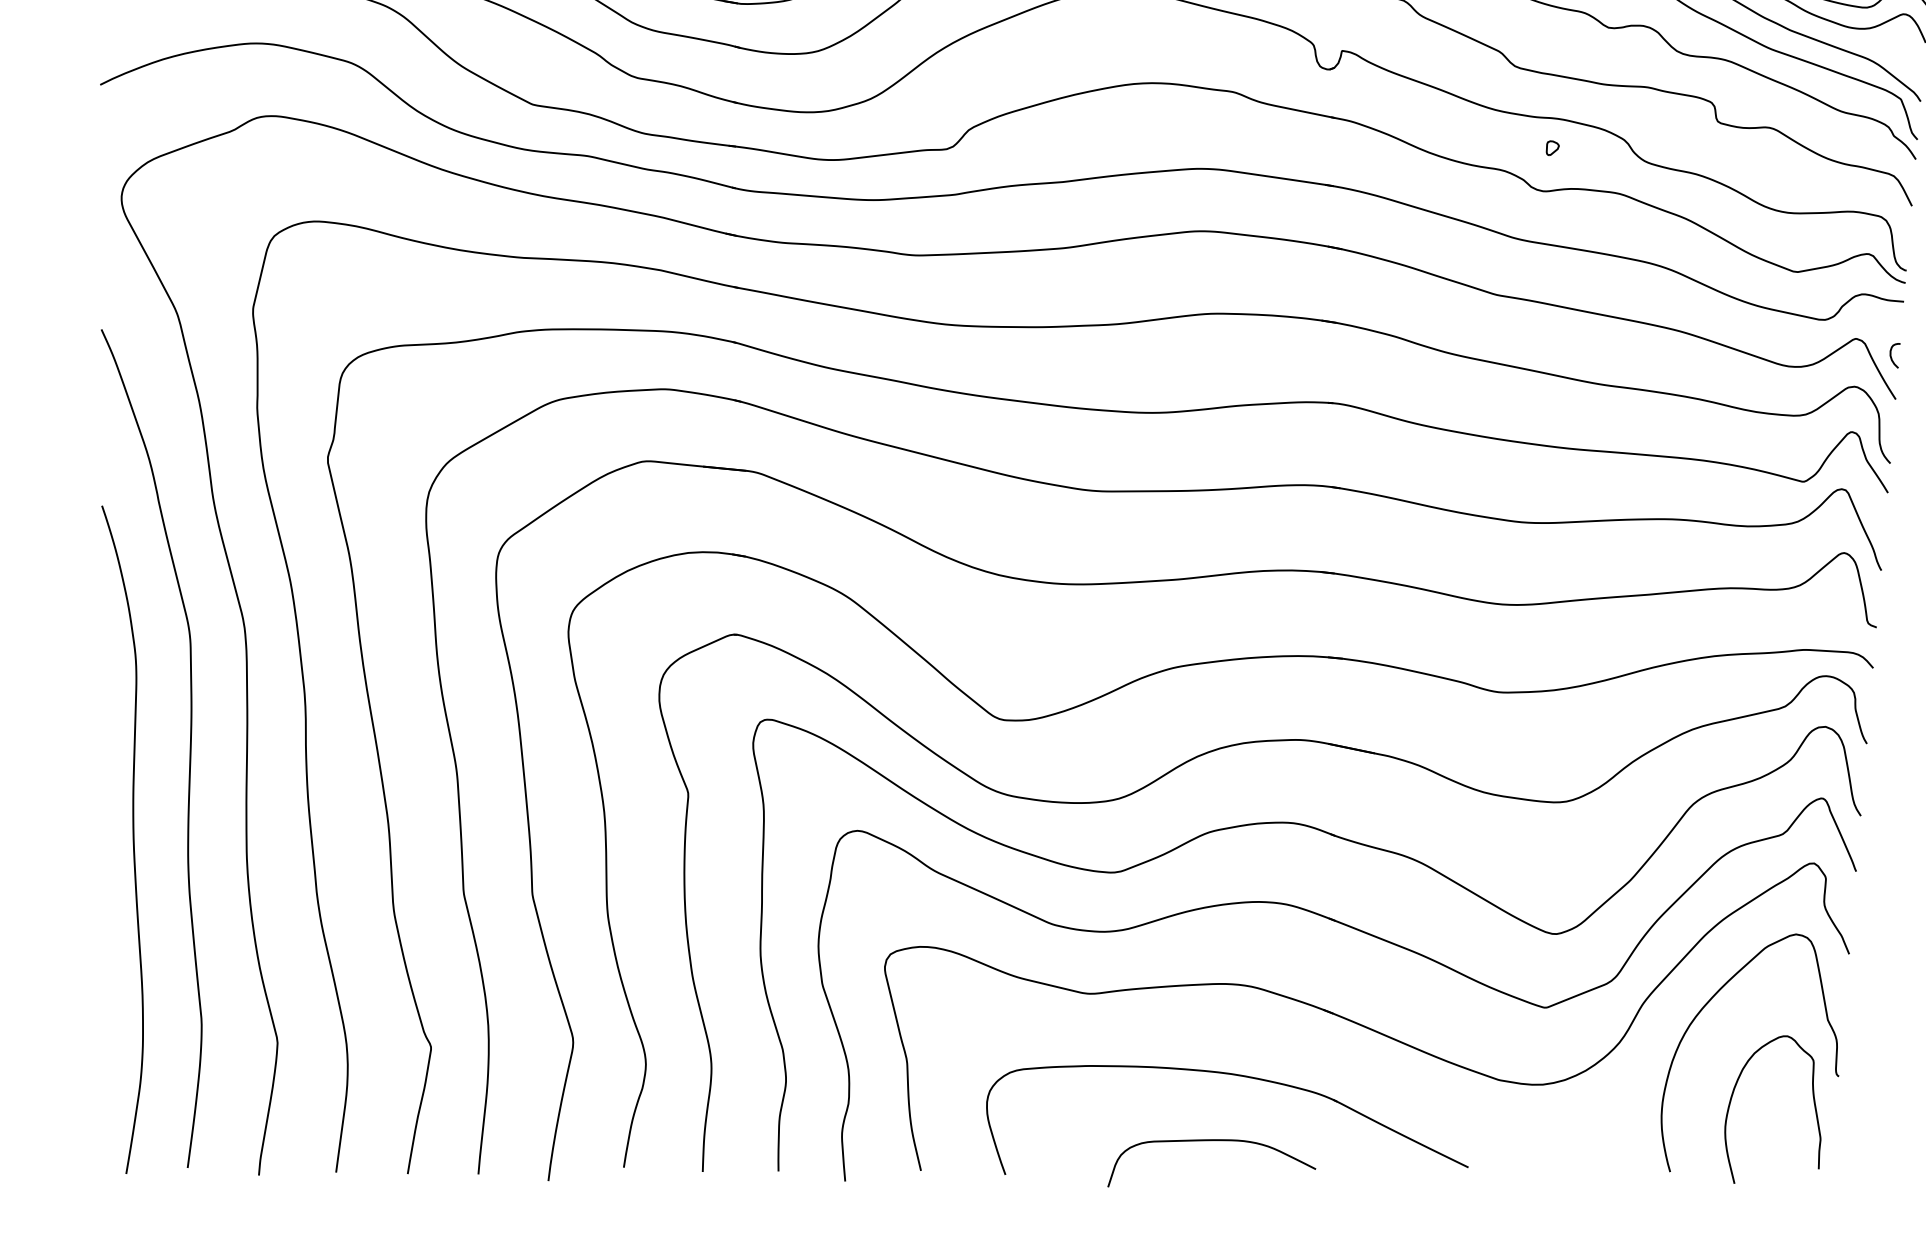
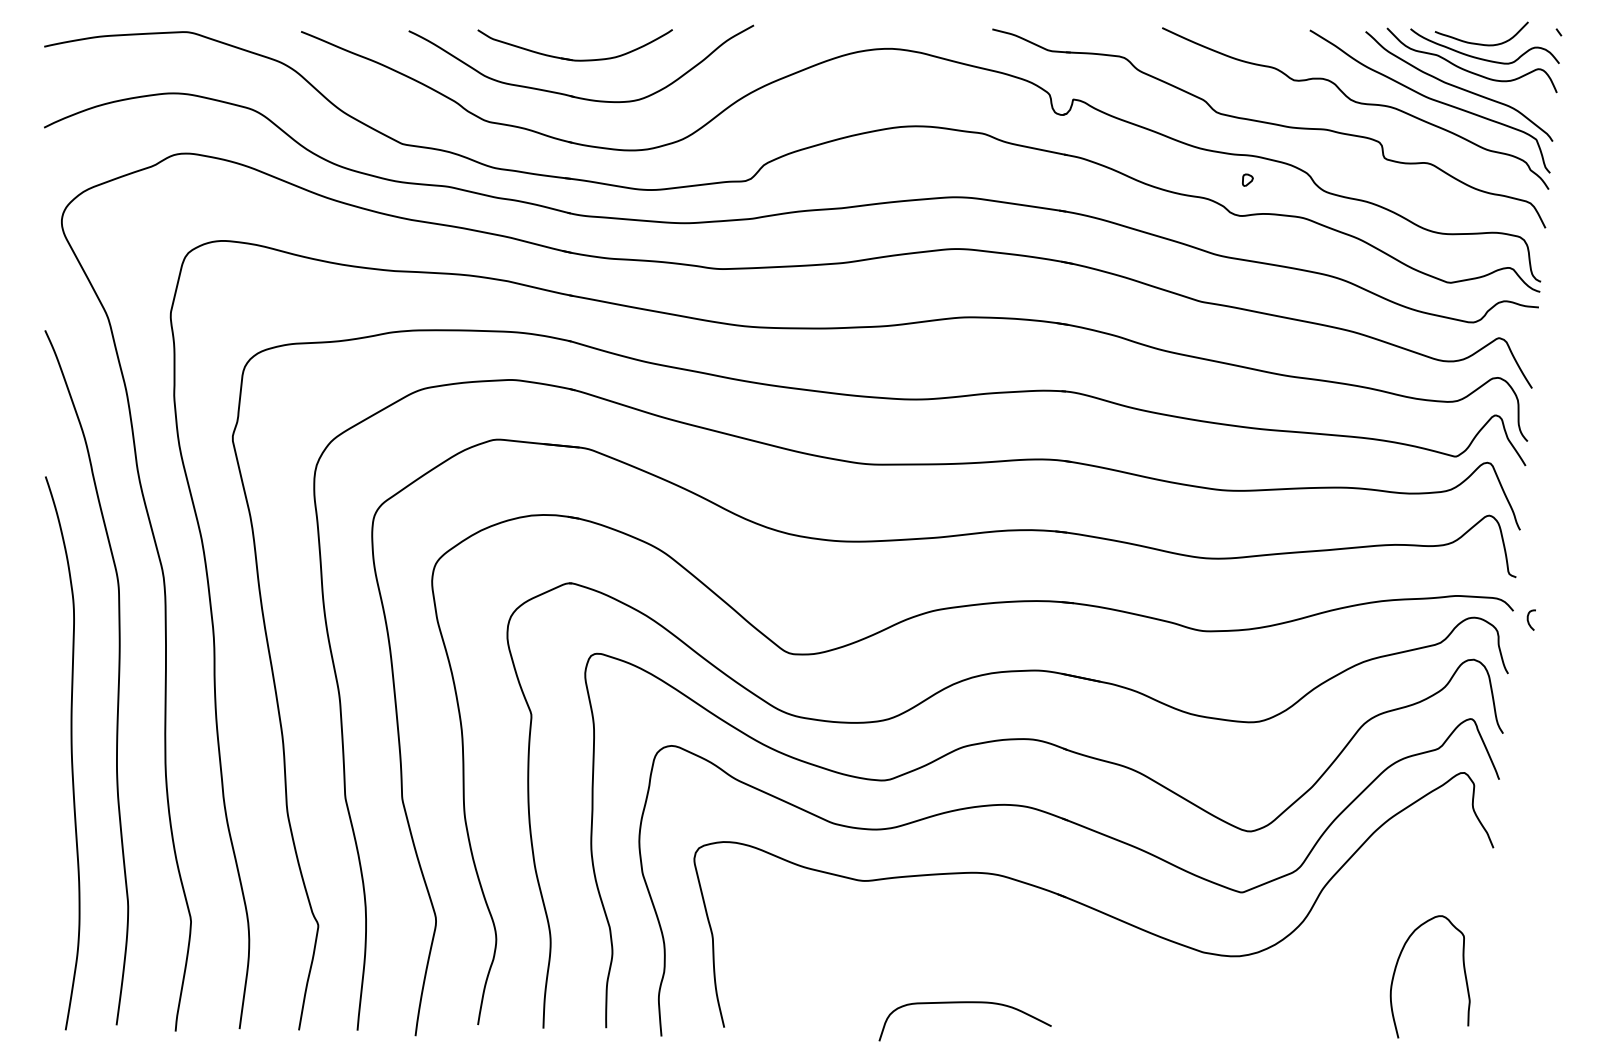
curve: (1891, 354) -> (1528, 619), moved
curve: (1703, 1010) -> (1372, 894), removed
part: (1237, 1076) -> (986, 949), removed

